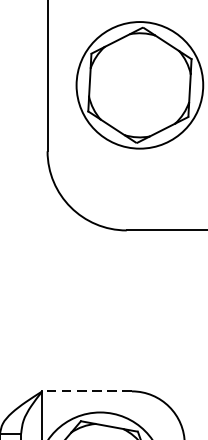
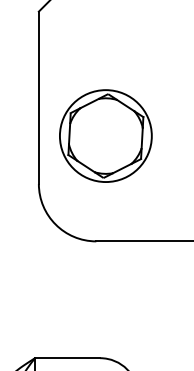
line: (87, 391) -> (67, 358), dashed -> solid

